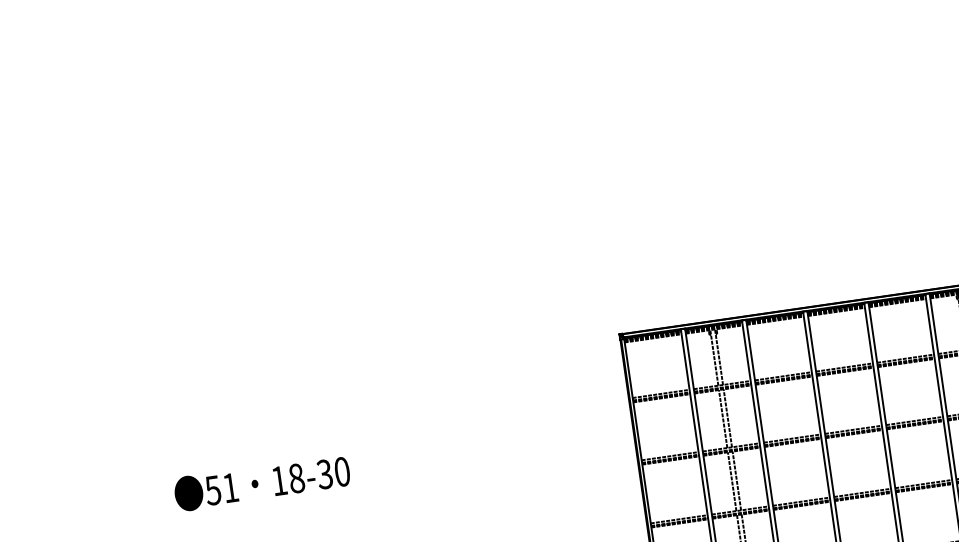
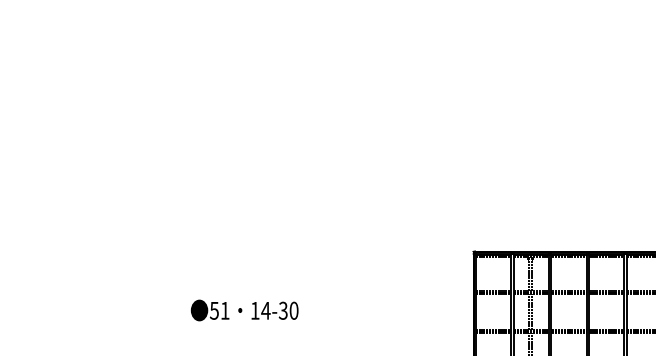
text: (295, 478) -> (265, 310), 18-30 -> 14-30

